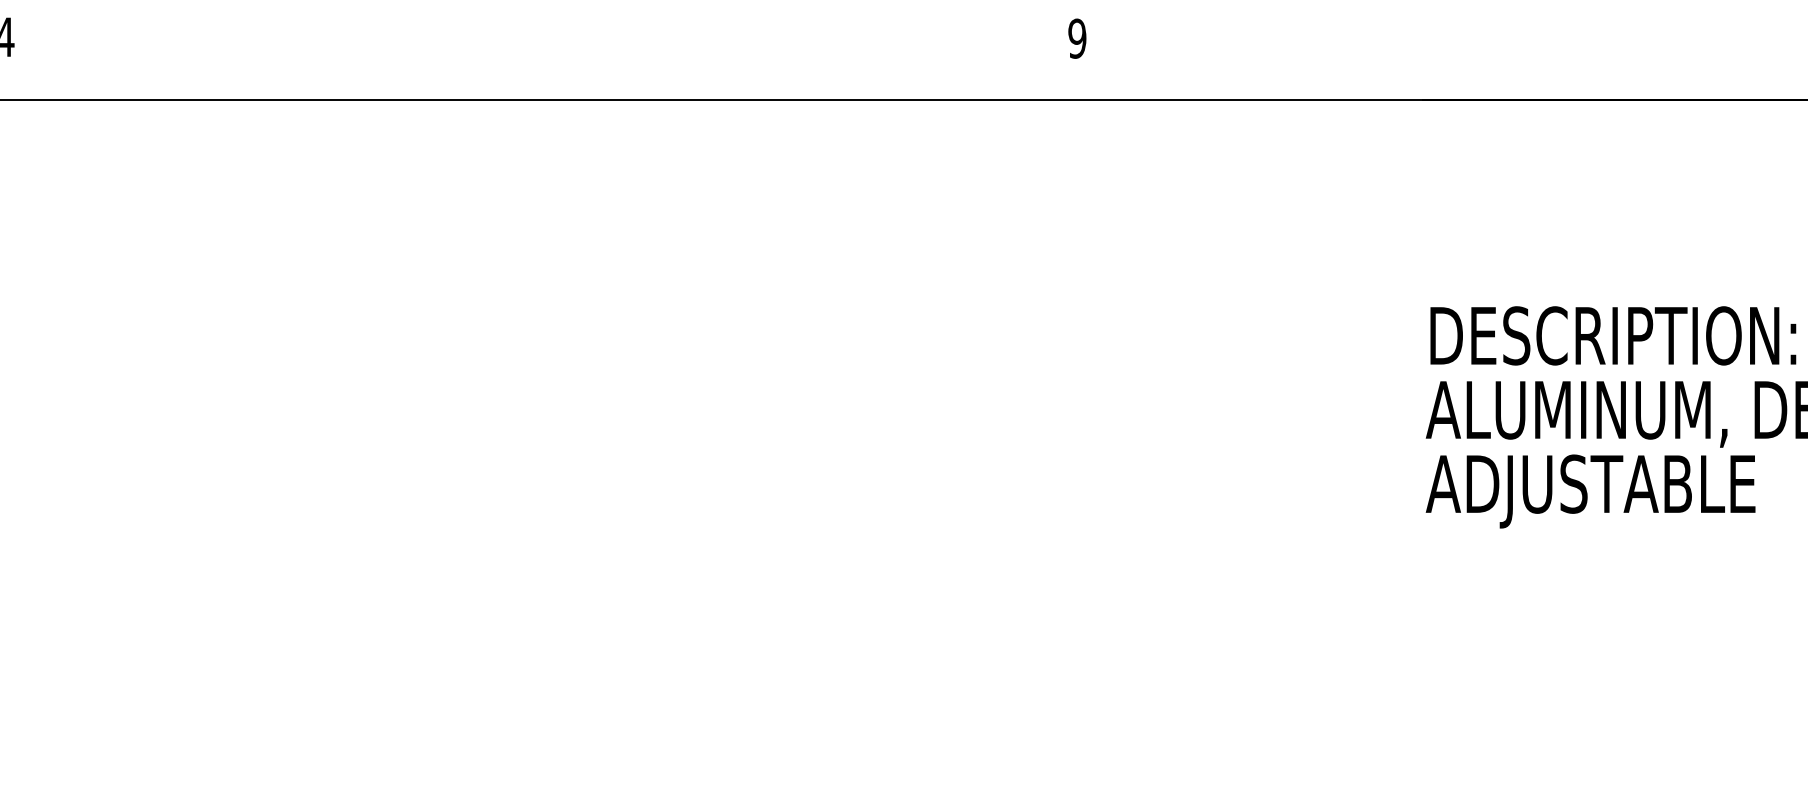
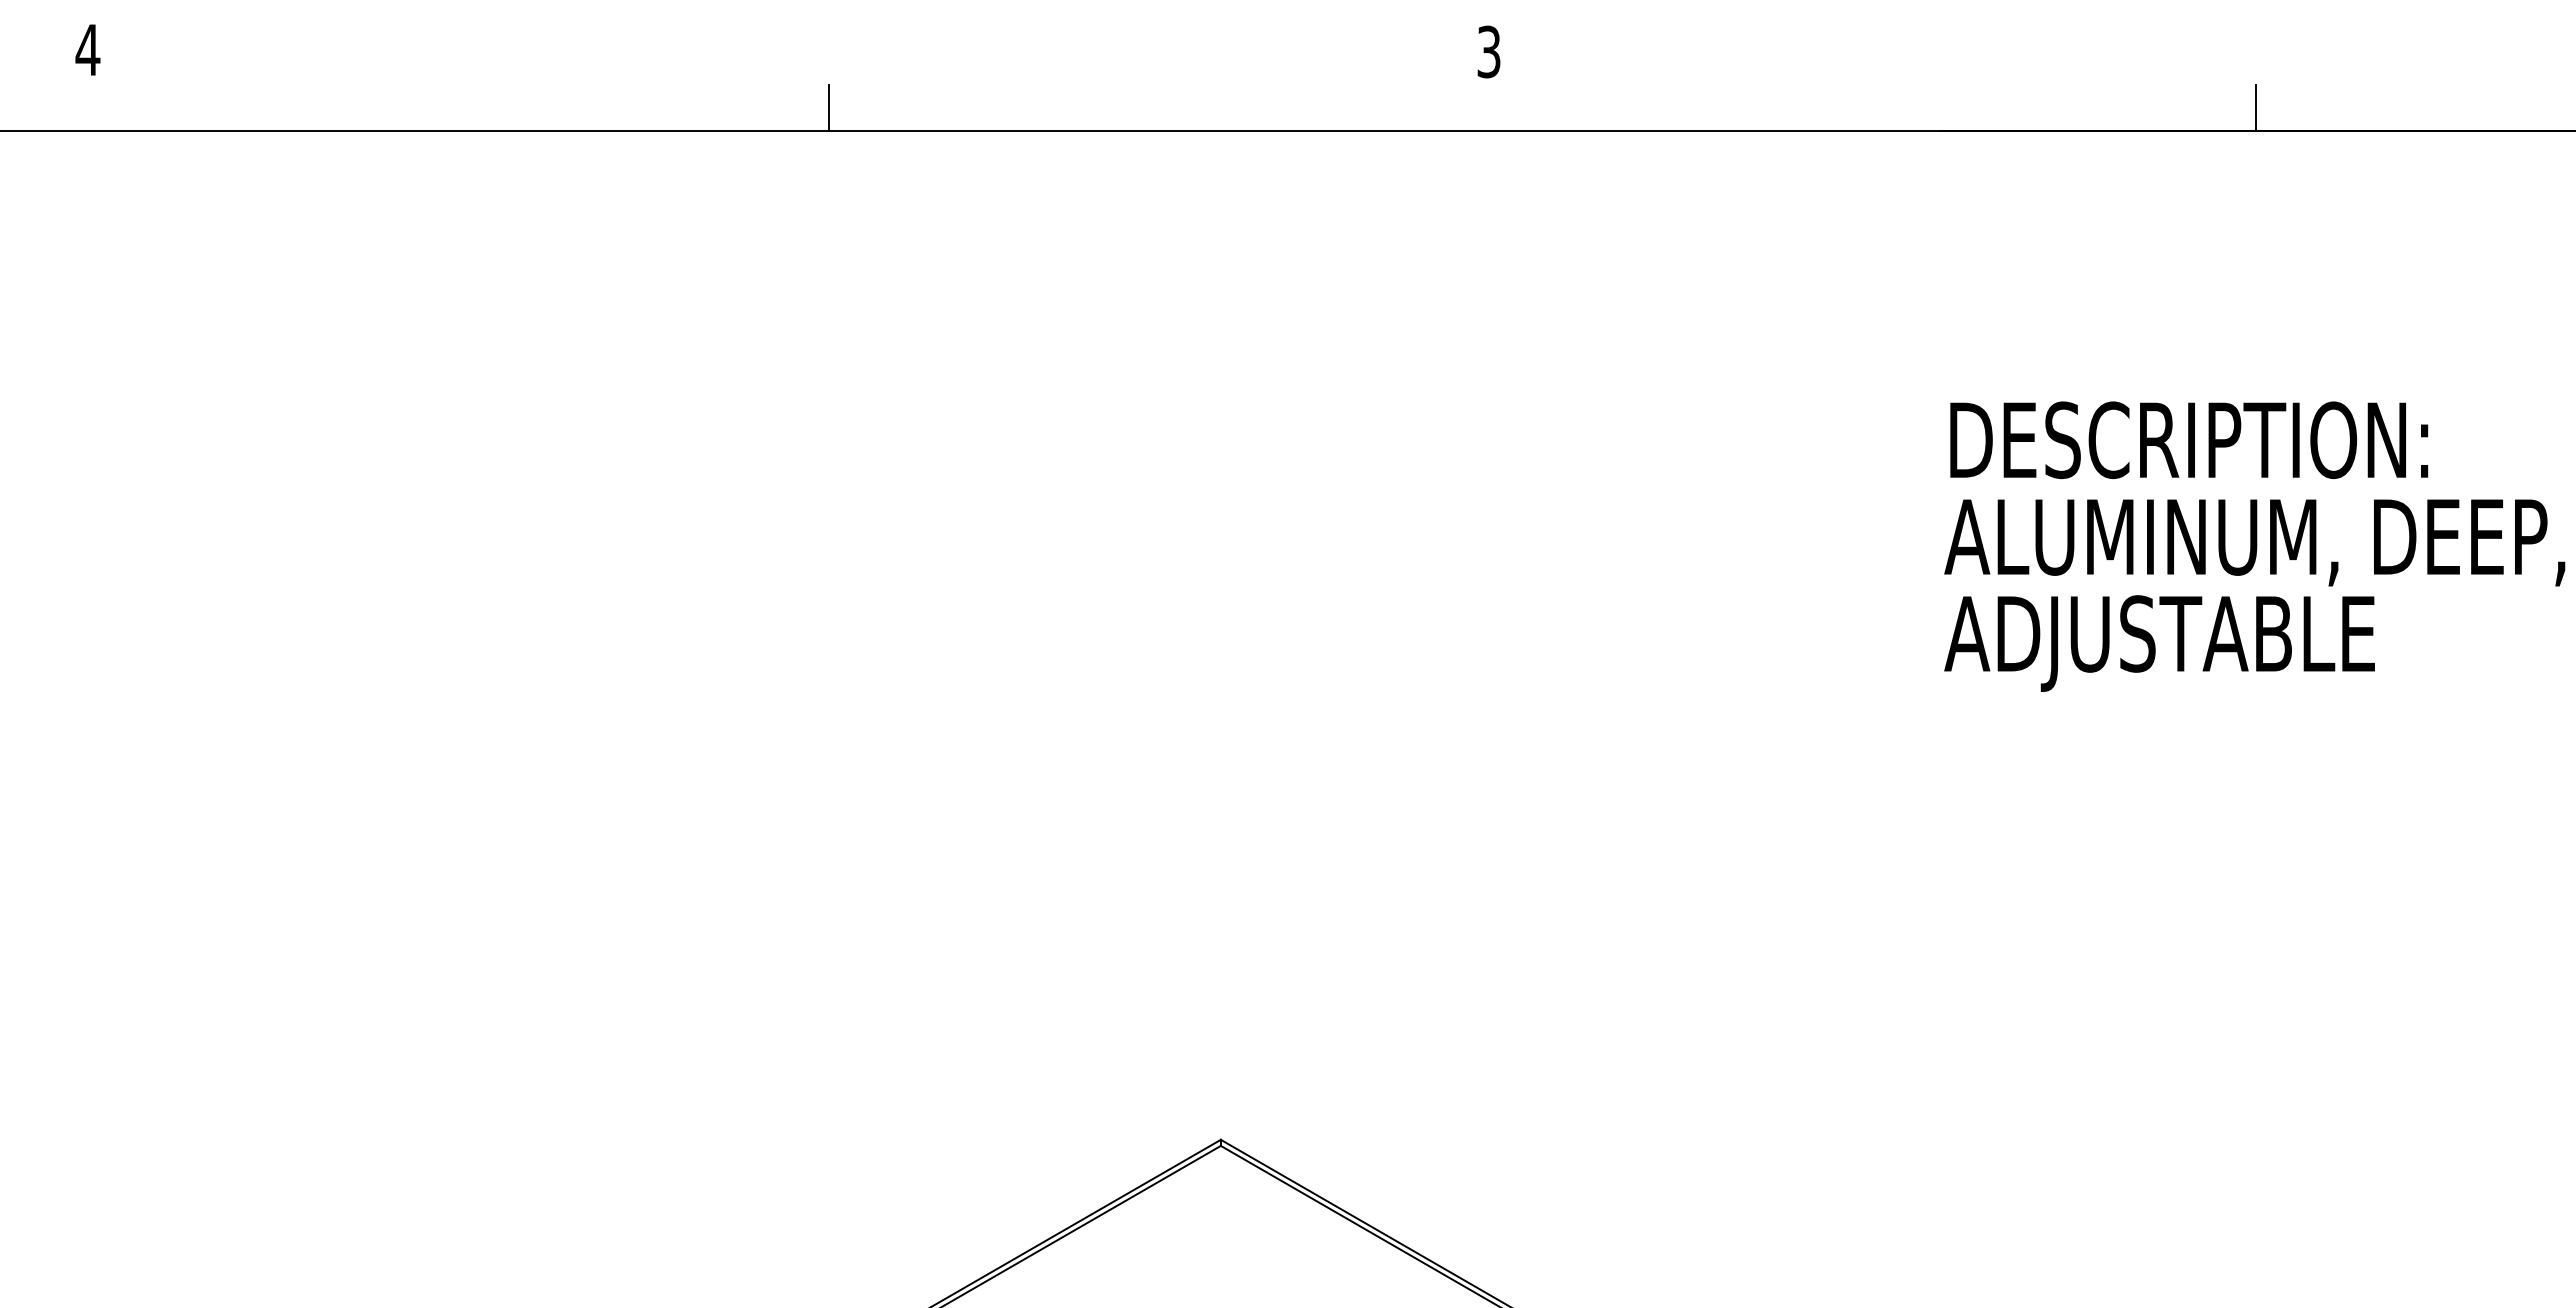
text: (1076, 38) -> (1488, 51), 9 -> 3
line: (572, 81) -> (829, 108), added
line: (1664, 81) -> (2256, 108), added

